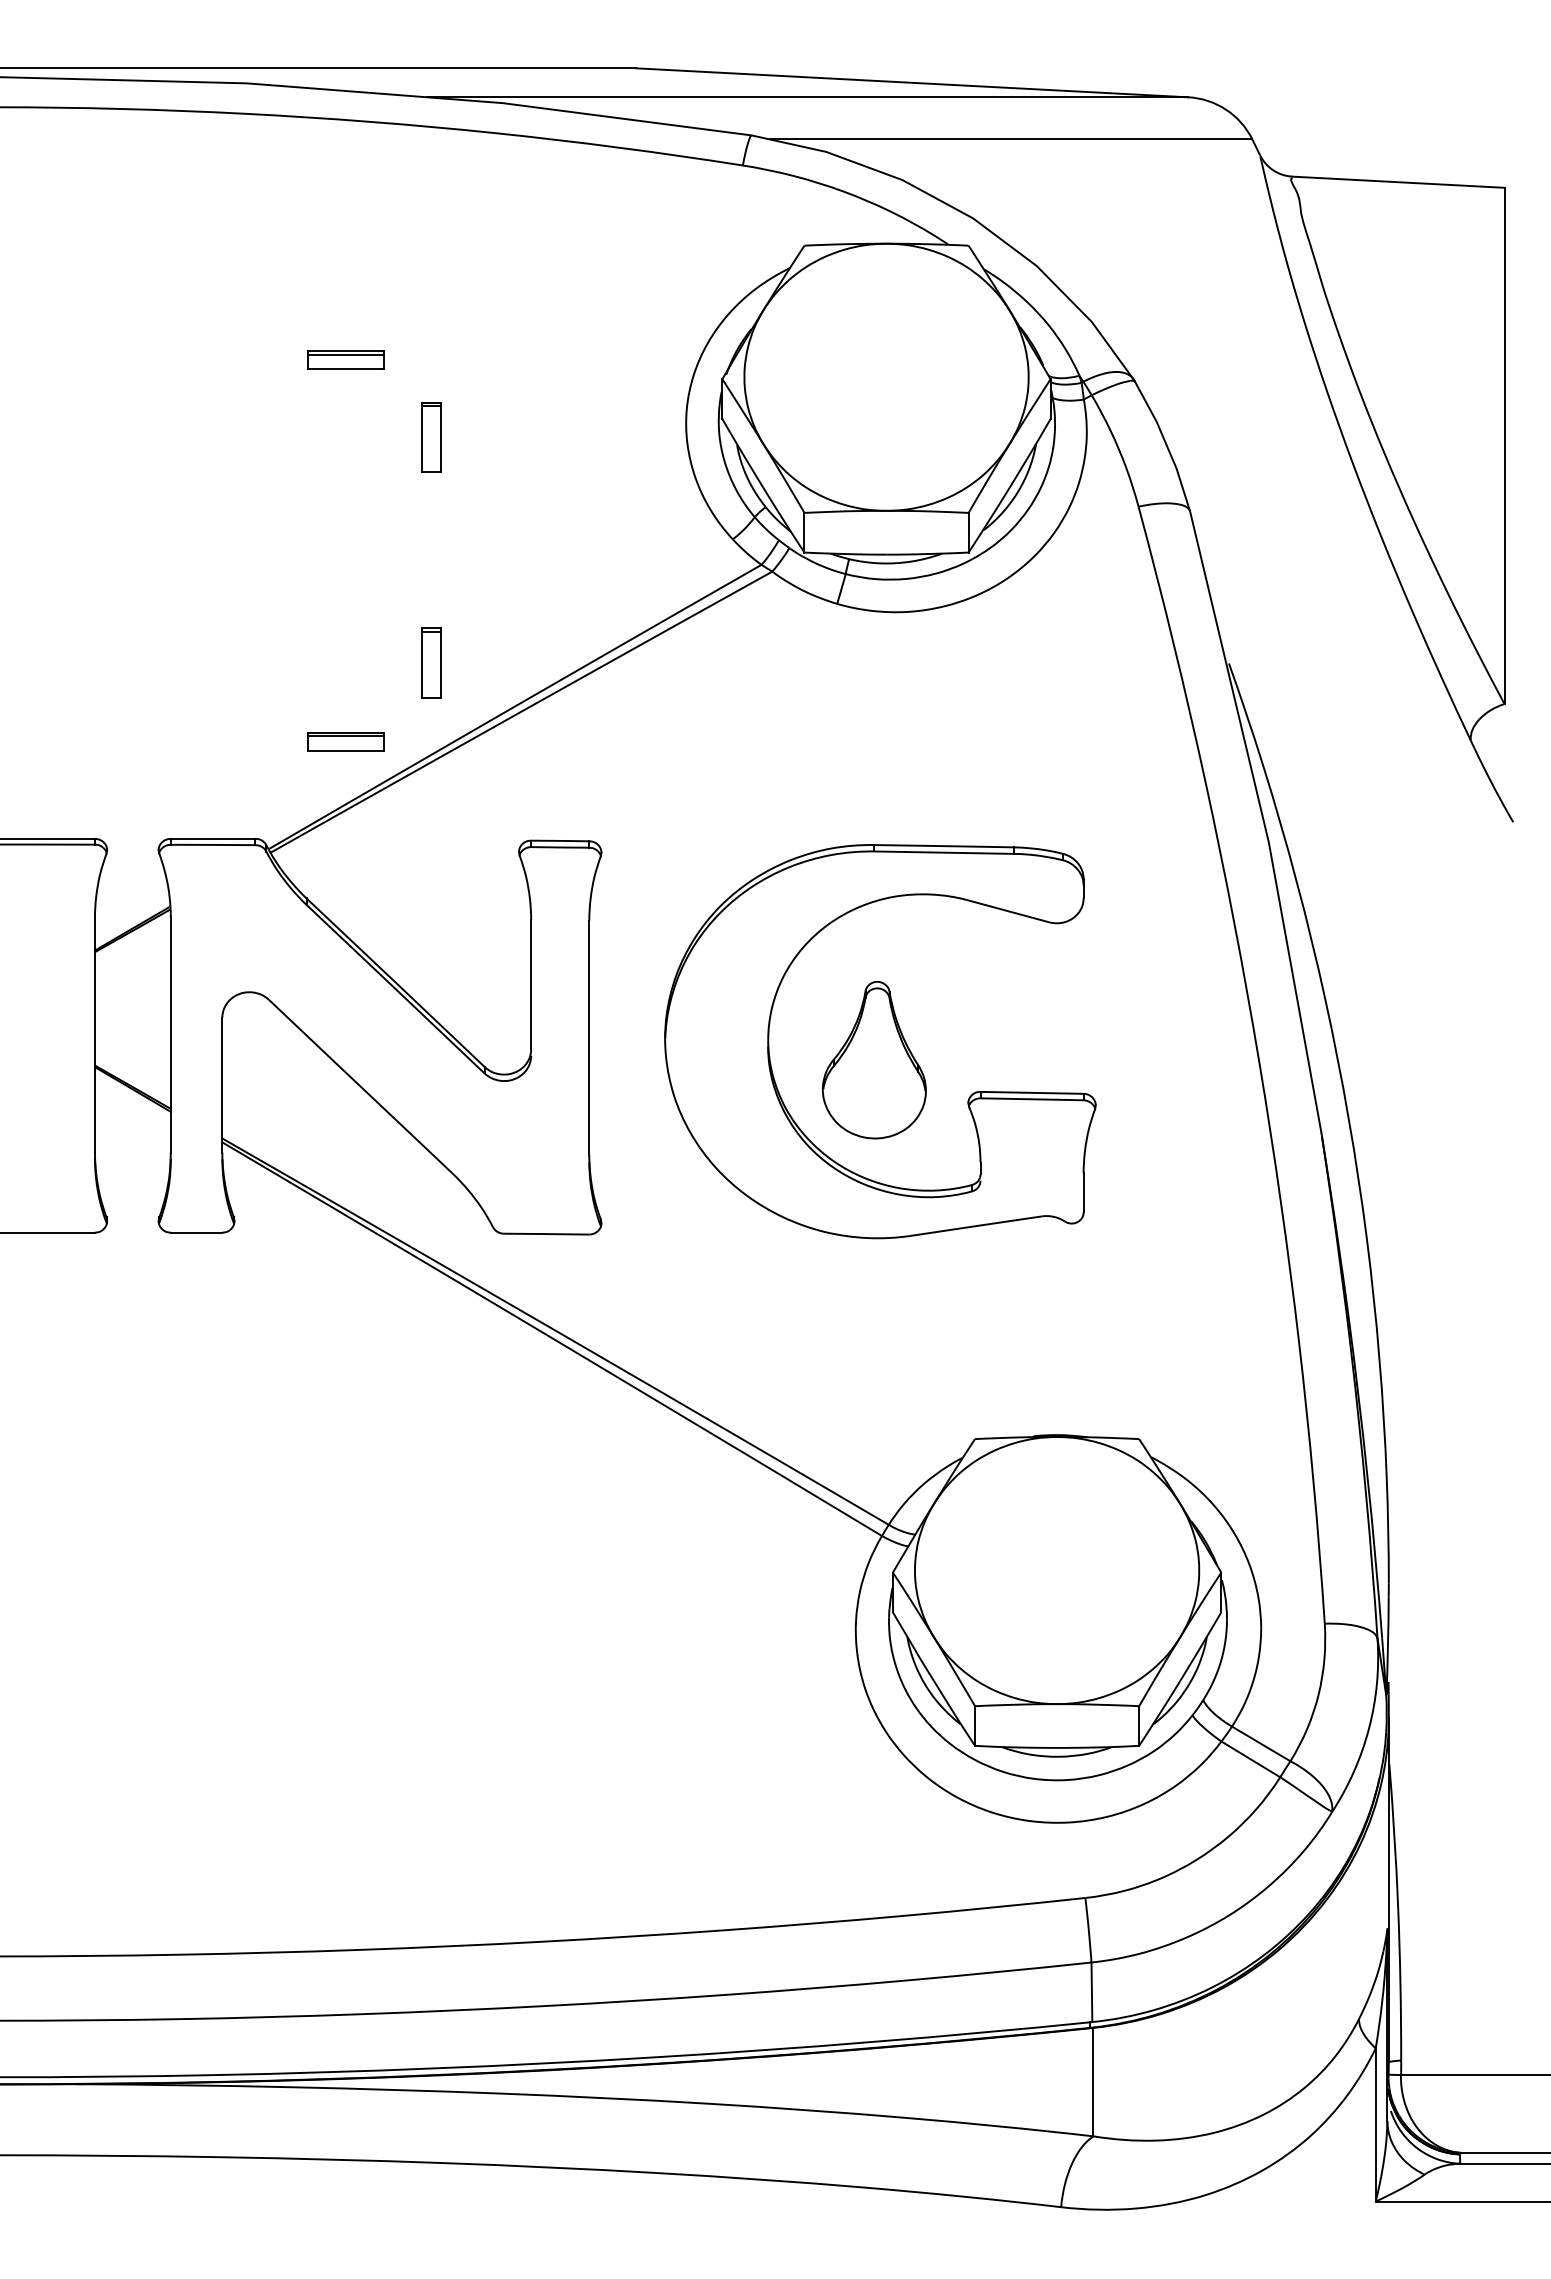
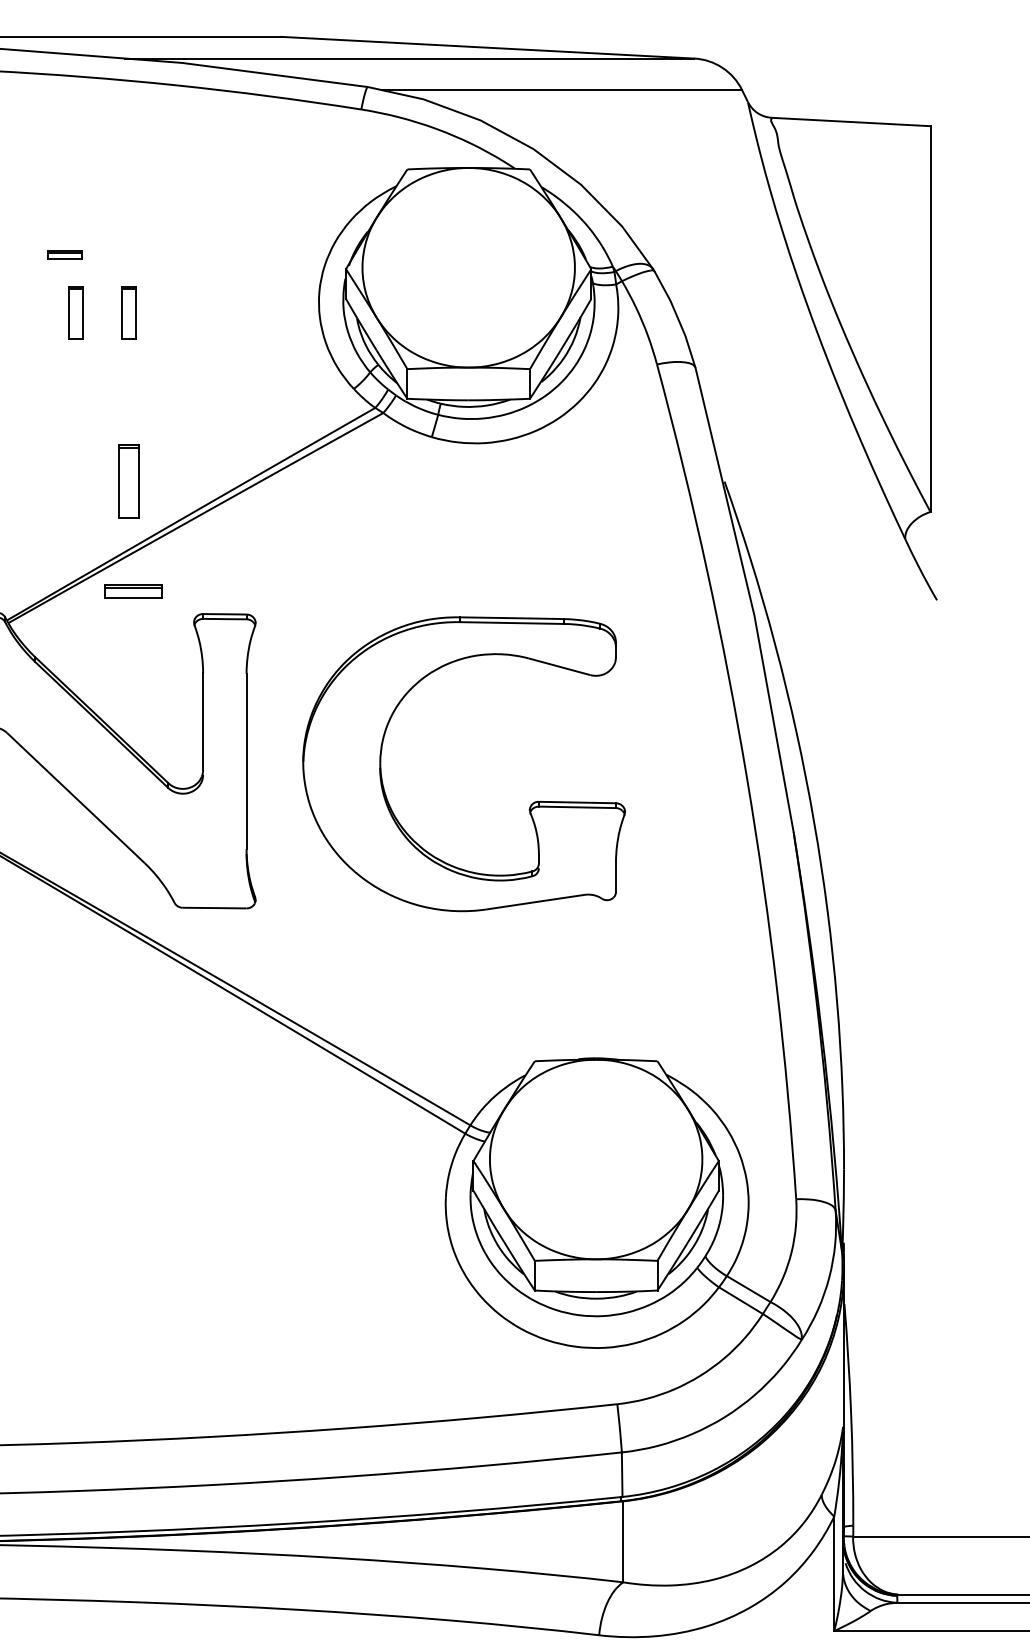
part: (345, 359) -> (64, 254), size x0.6
part: (360, 437) -> (75, 312), added
part: (431, 662) -> (128, 480), size x1.4
part: (345, 741) -> (133, 591), moved
part: (873, 1059) -> (458, 777), removed

